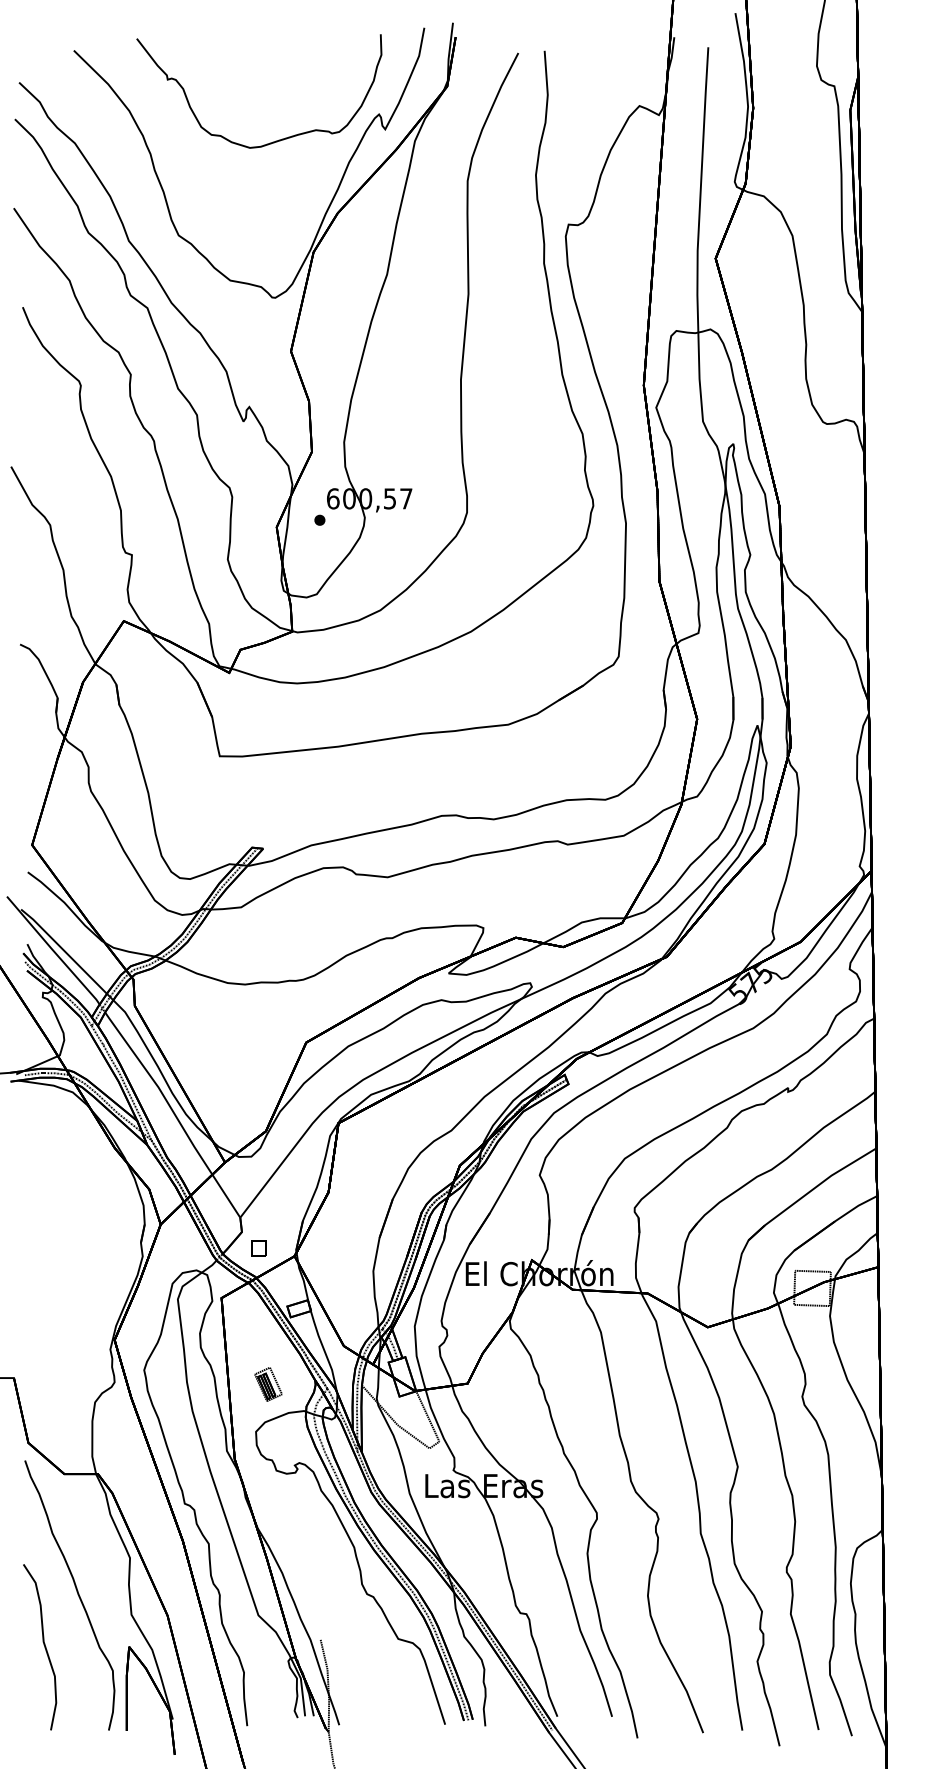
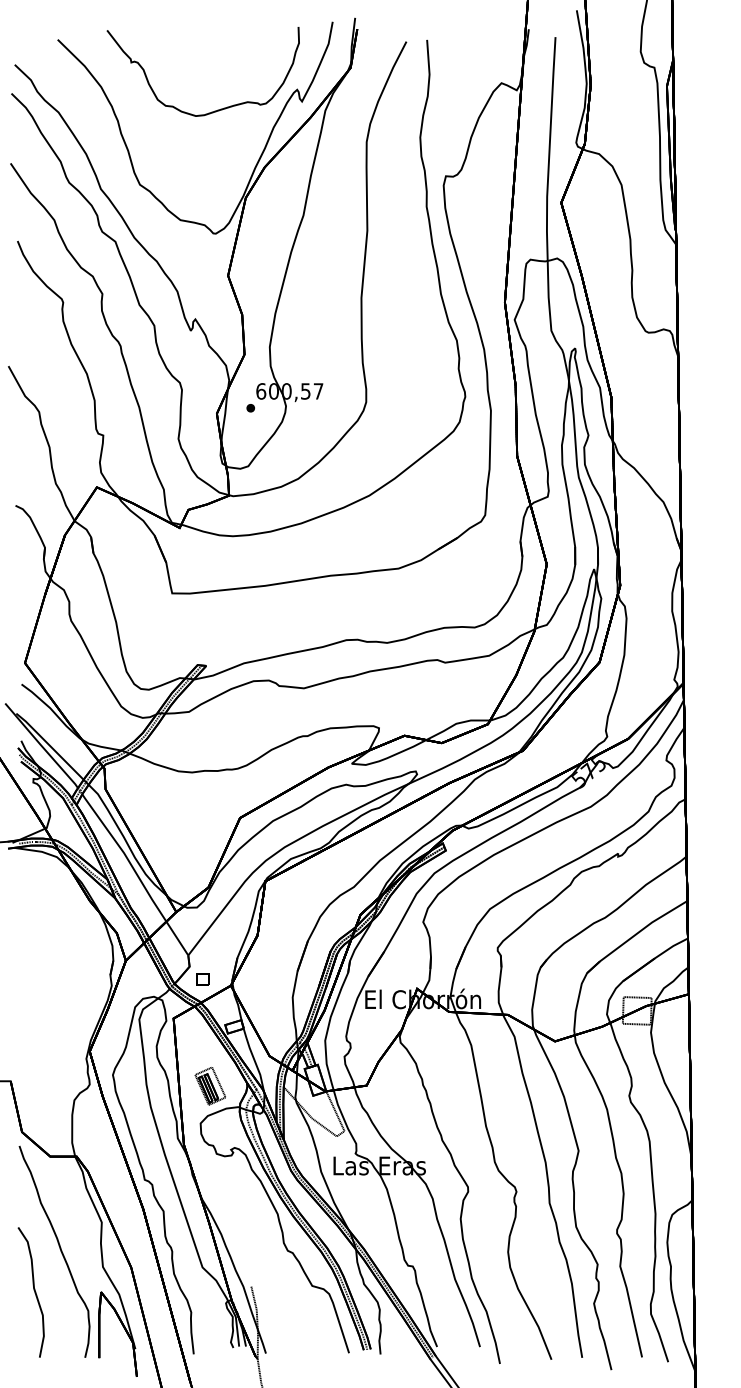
part: (268, 1384) -> (210, 1086), size x1.43

